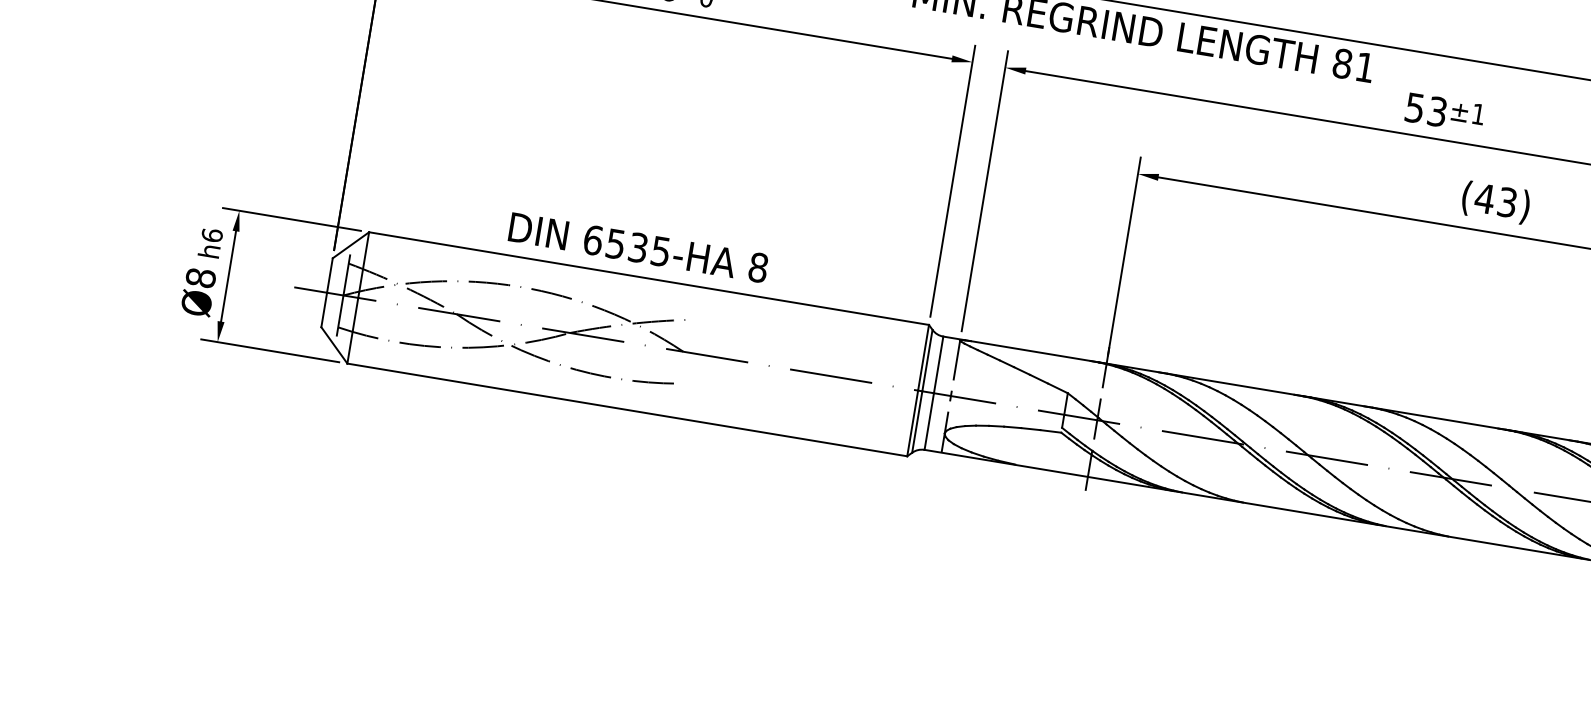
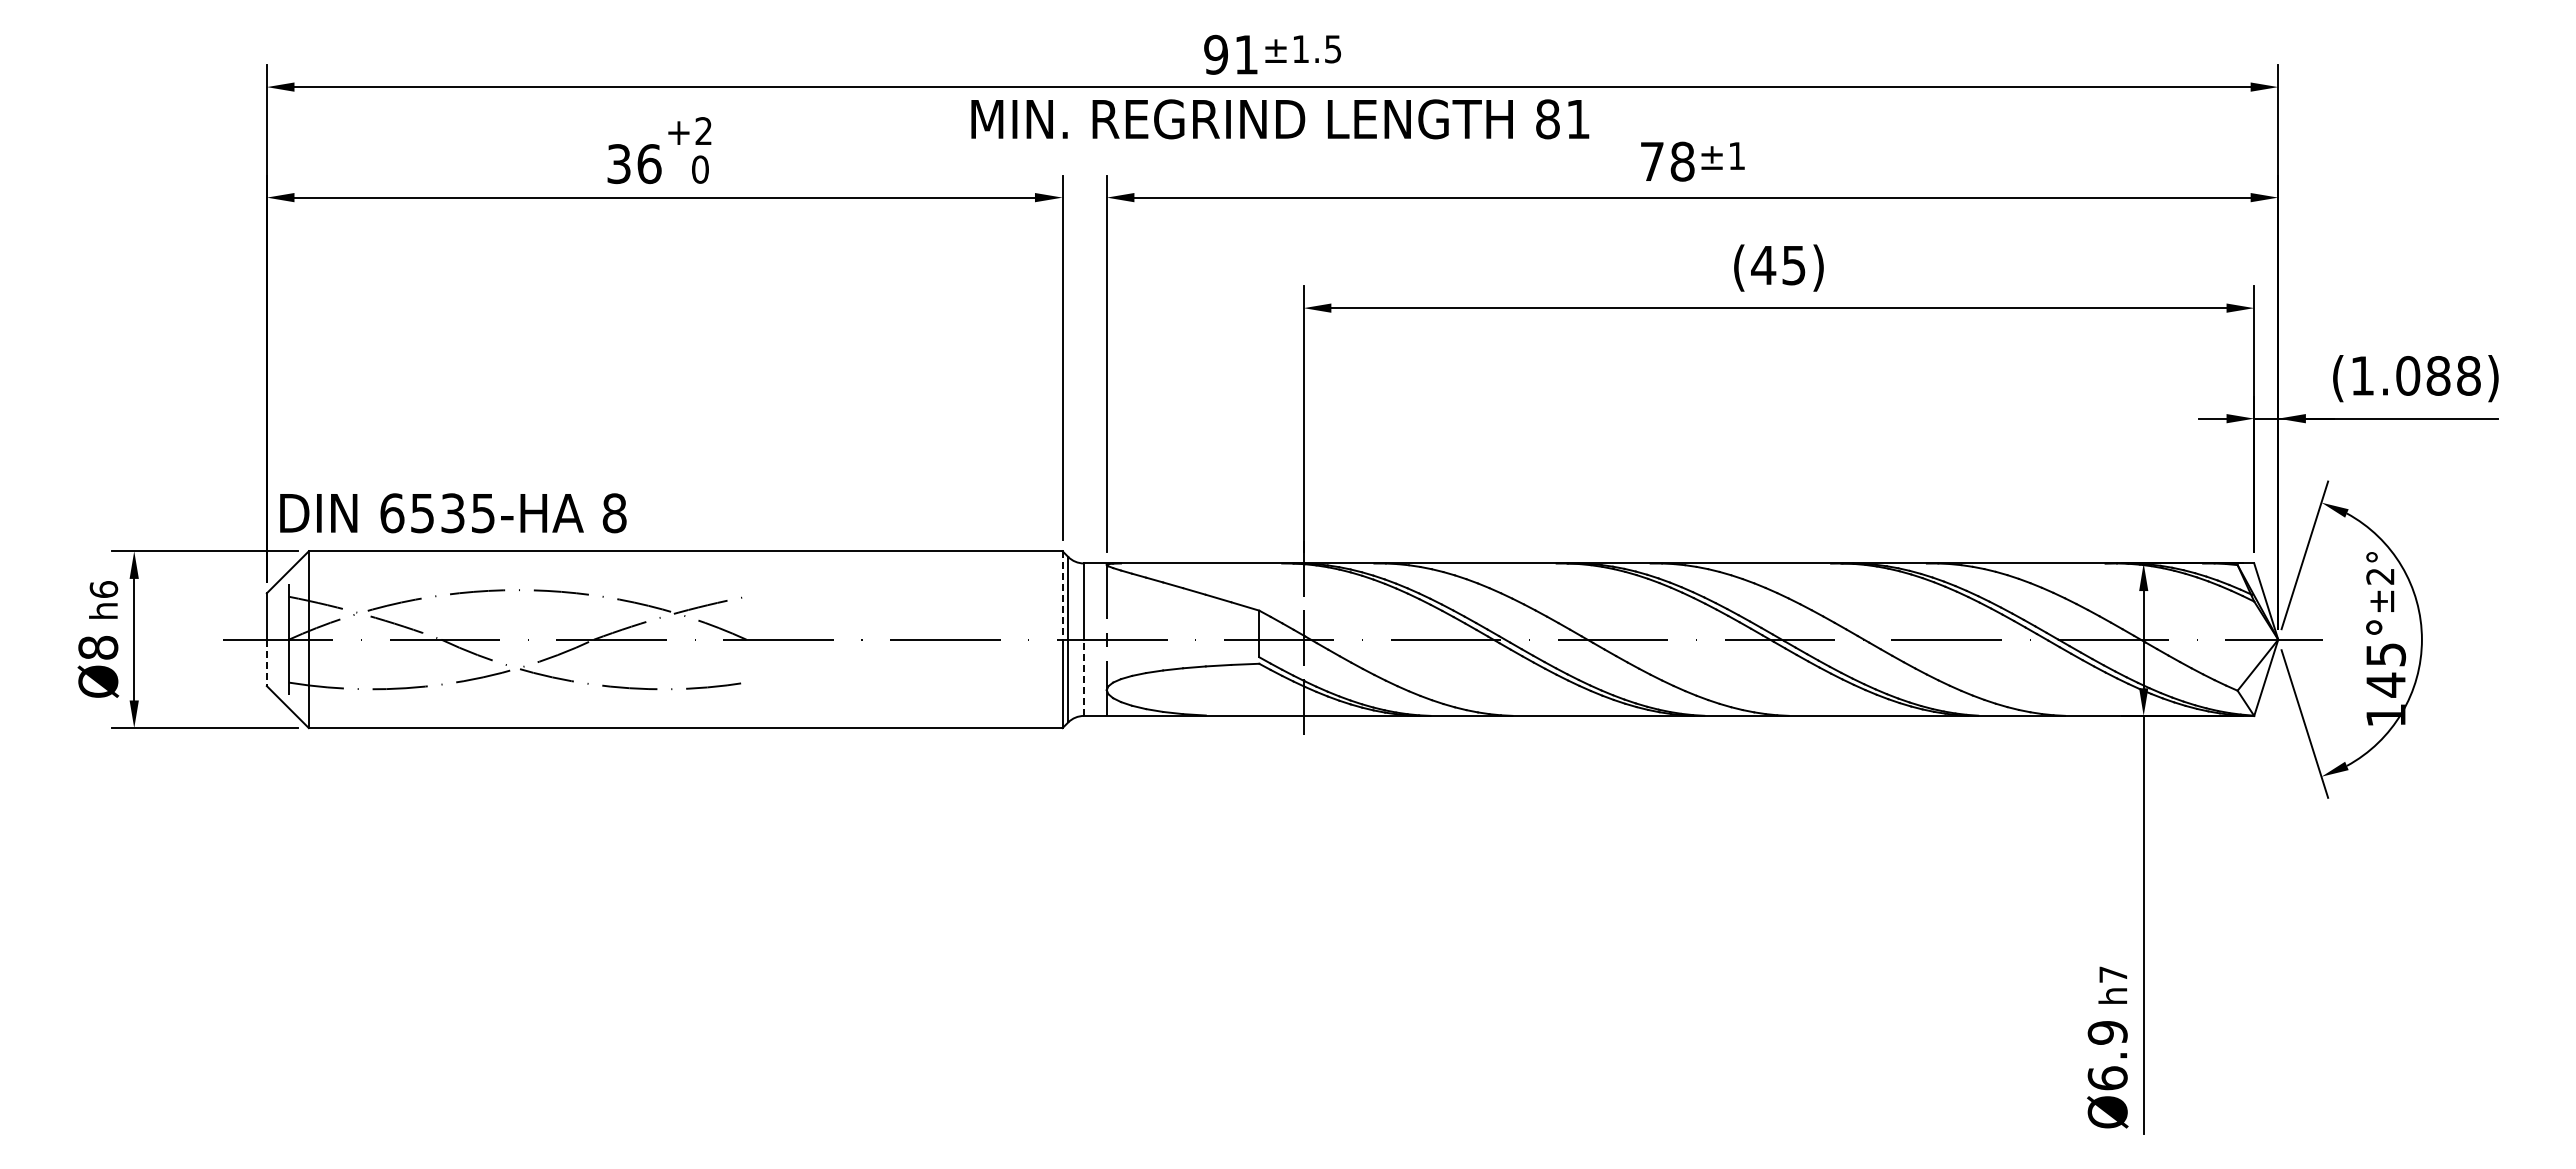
text: (1426, 109) -> (1667, 161), 53 -> 78
text: (1507, 201) -> (1794, 264), (43) -> (45)
text: (638, 248) -> (453, 513), moved
line: (323, 310) -> (266, 663), solid -> dashed
line: (923, 357) -> (1062, 595), solid -> dashed
line: (929, 421) -> (1083, 677), solid -> dashed

